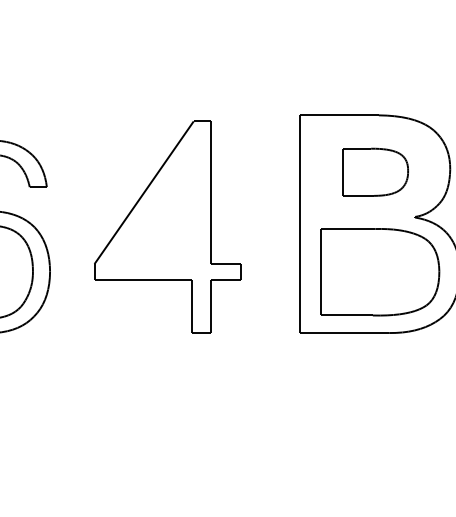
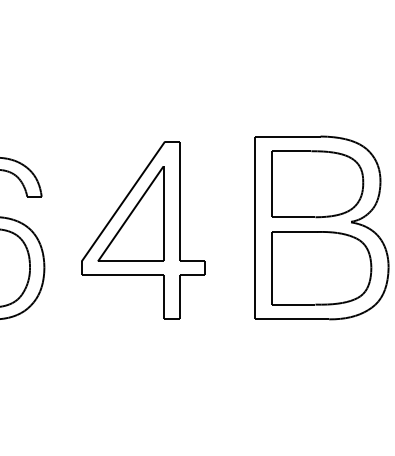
part: (375, 172) -> (317, 184), size x1.67
part: (152, 207) -> (130, 213), added

